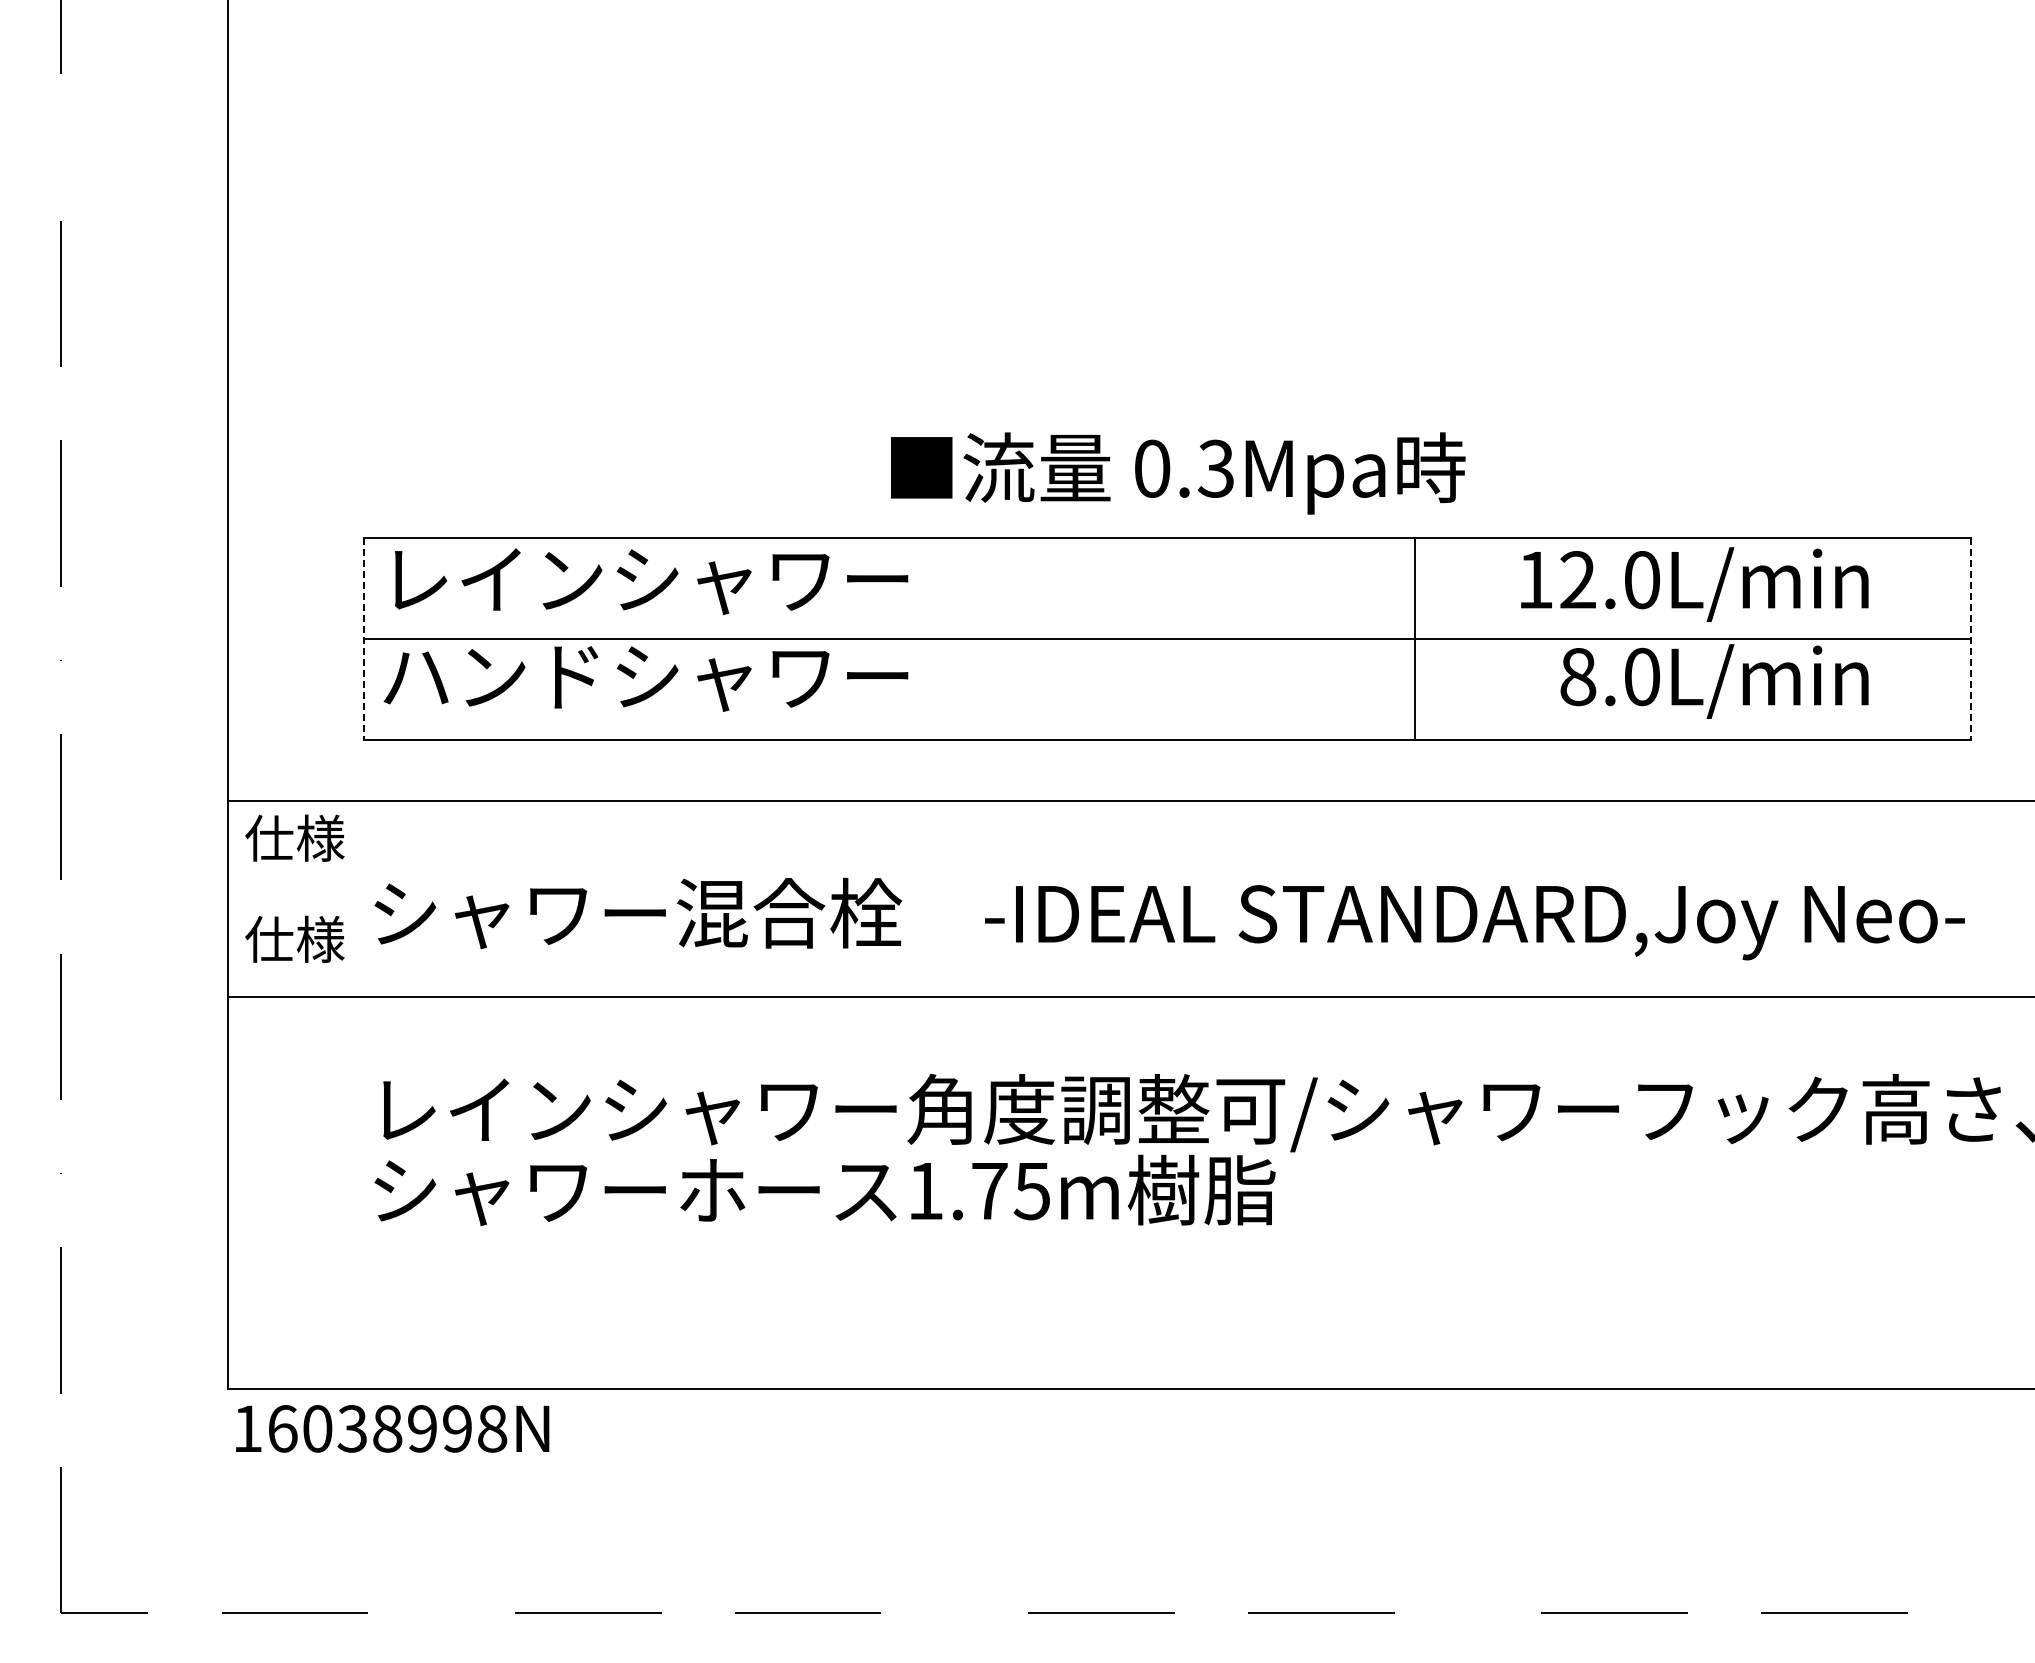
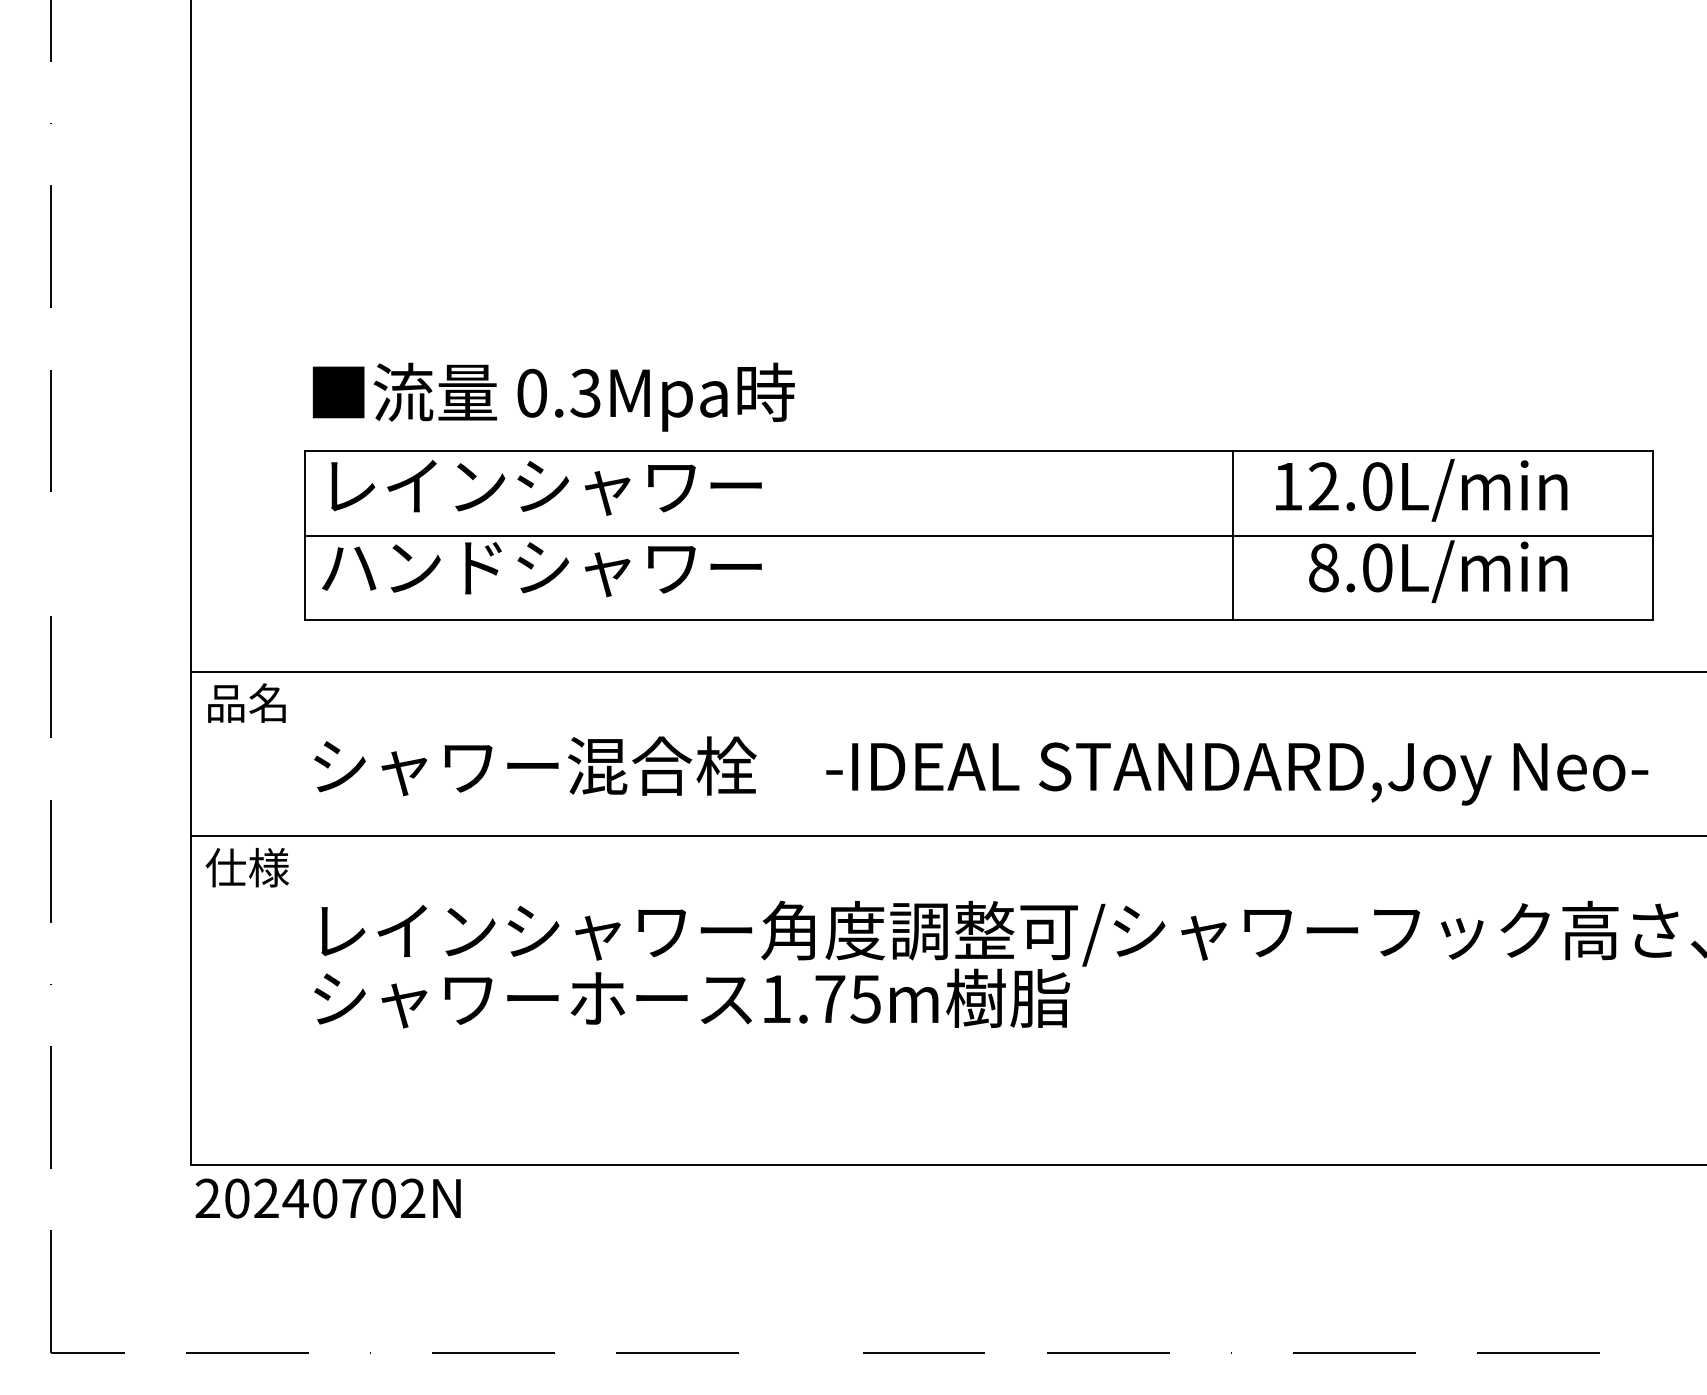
text: (1178, 473) -> (554, 397), moved
line: (363, 638) -> (304, 535), dashed -> solid
line: (1414, 638) -> (1232, 535), moved
line: (1970, 638) -> (1652, 535), dashed -> solid
text: (294, 837) -> (247, 702), 仕様 -> 品名
text: (294, 938) -> (247, 866), moved
text: (370, 1428) -> (310, 1198), 16038998N -> 20240702N

